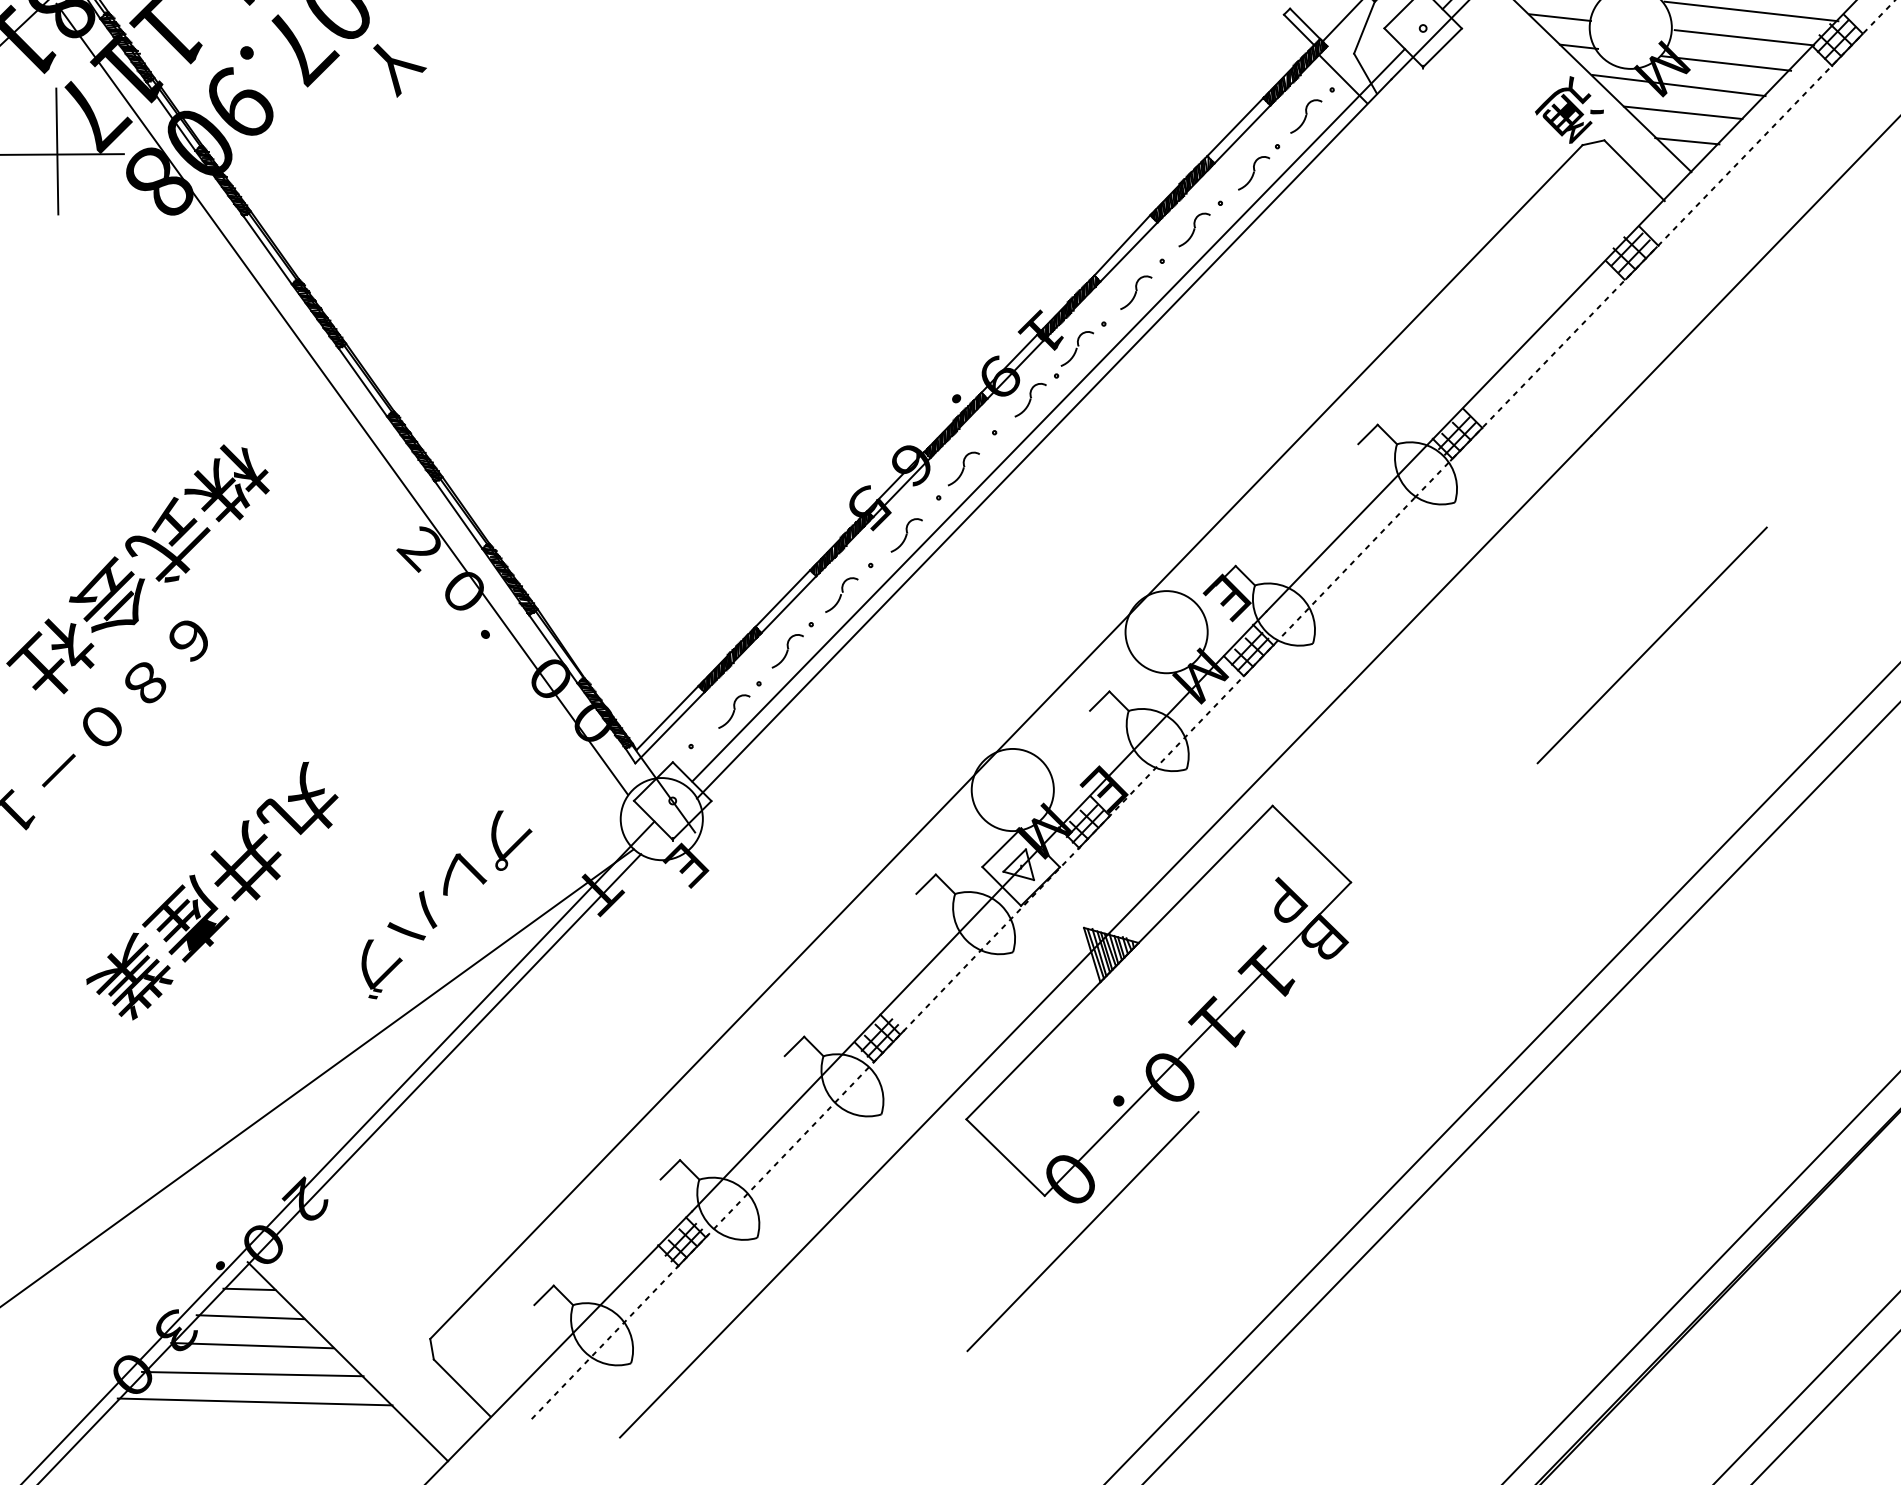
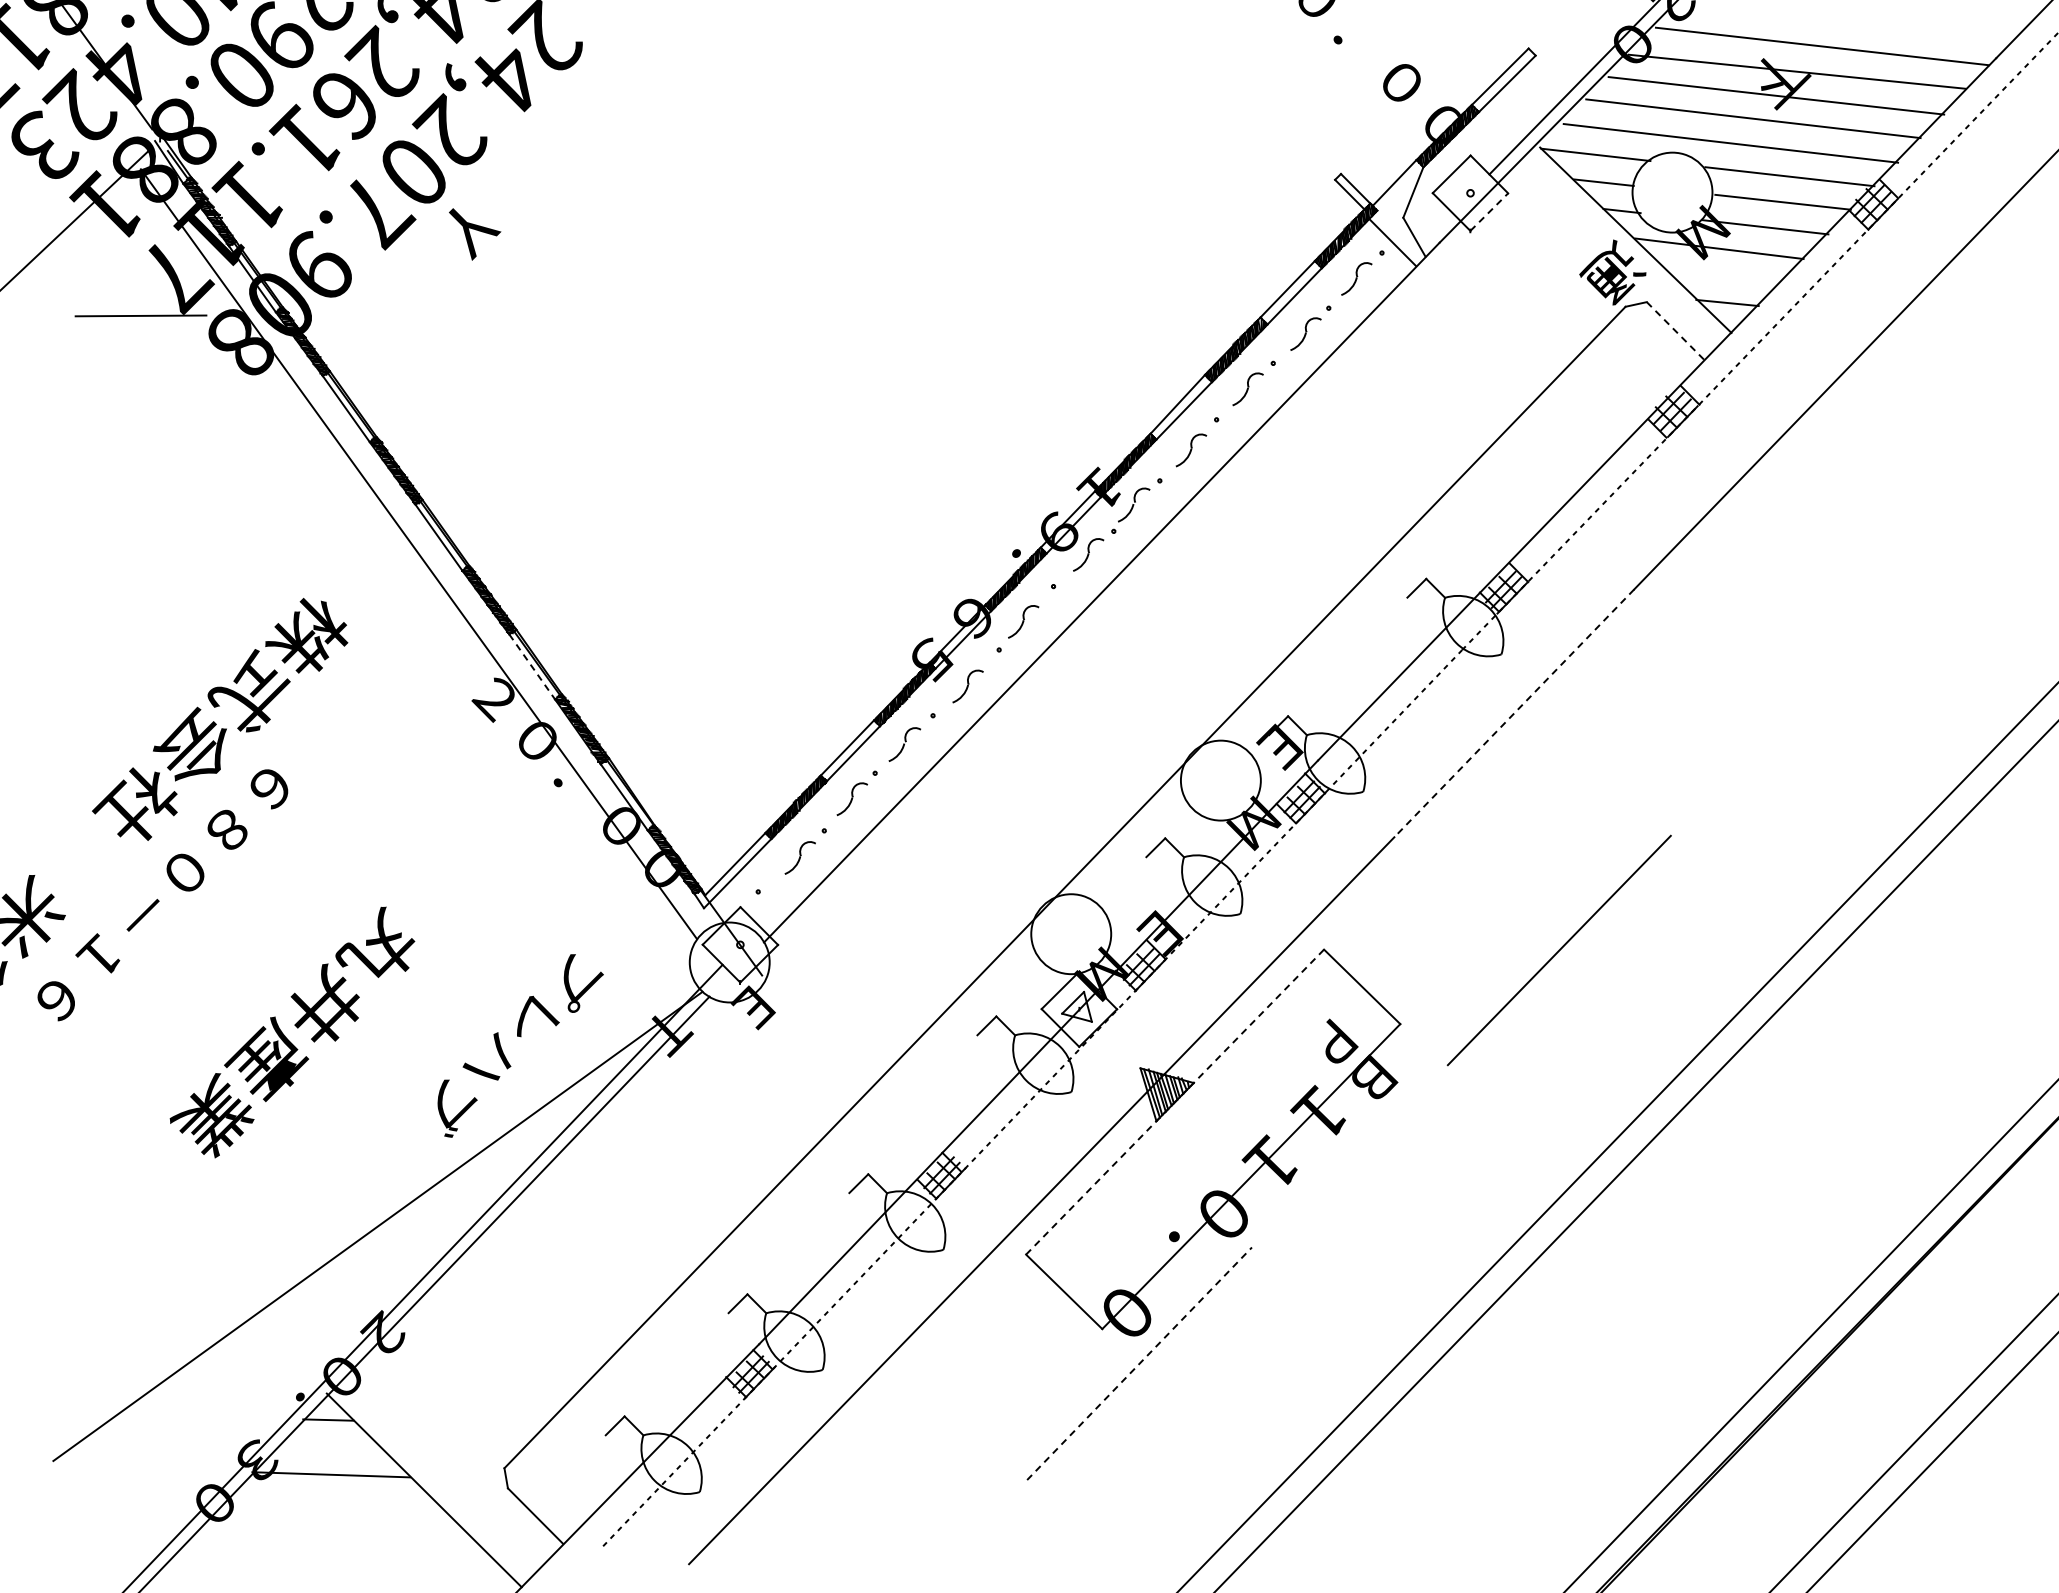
line: (1442, 48) -> (1489, 212), solid -> dashed
line: (1683, 113) -> (1723, 275), removed
line: (57, 151) -> (141, 312), removed
line: (1634, 170) -> (1676, 331), solid -> dashed
line: (1048, 415) -> (1105, 569), removed
line: (459, 514) -> (532, 666), solid -> dashed
line: (1467, 563) -> (1513, 713), solid -> dashed
line: (1651, 645) -> (1558, 950), moved
line: (1119, 961) -> (1175, 1101), solid -> dashed
line: (1082, 1231) -> (1139, 1363), solid -> dashed
line: (250, 1317) -> (329, 1447), removed
line: (252, 1374) -> (331, 1502), removed
line: (254, 1401) -> (333, 1529), removed

